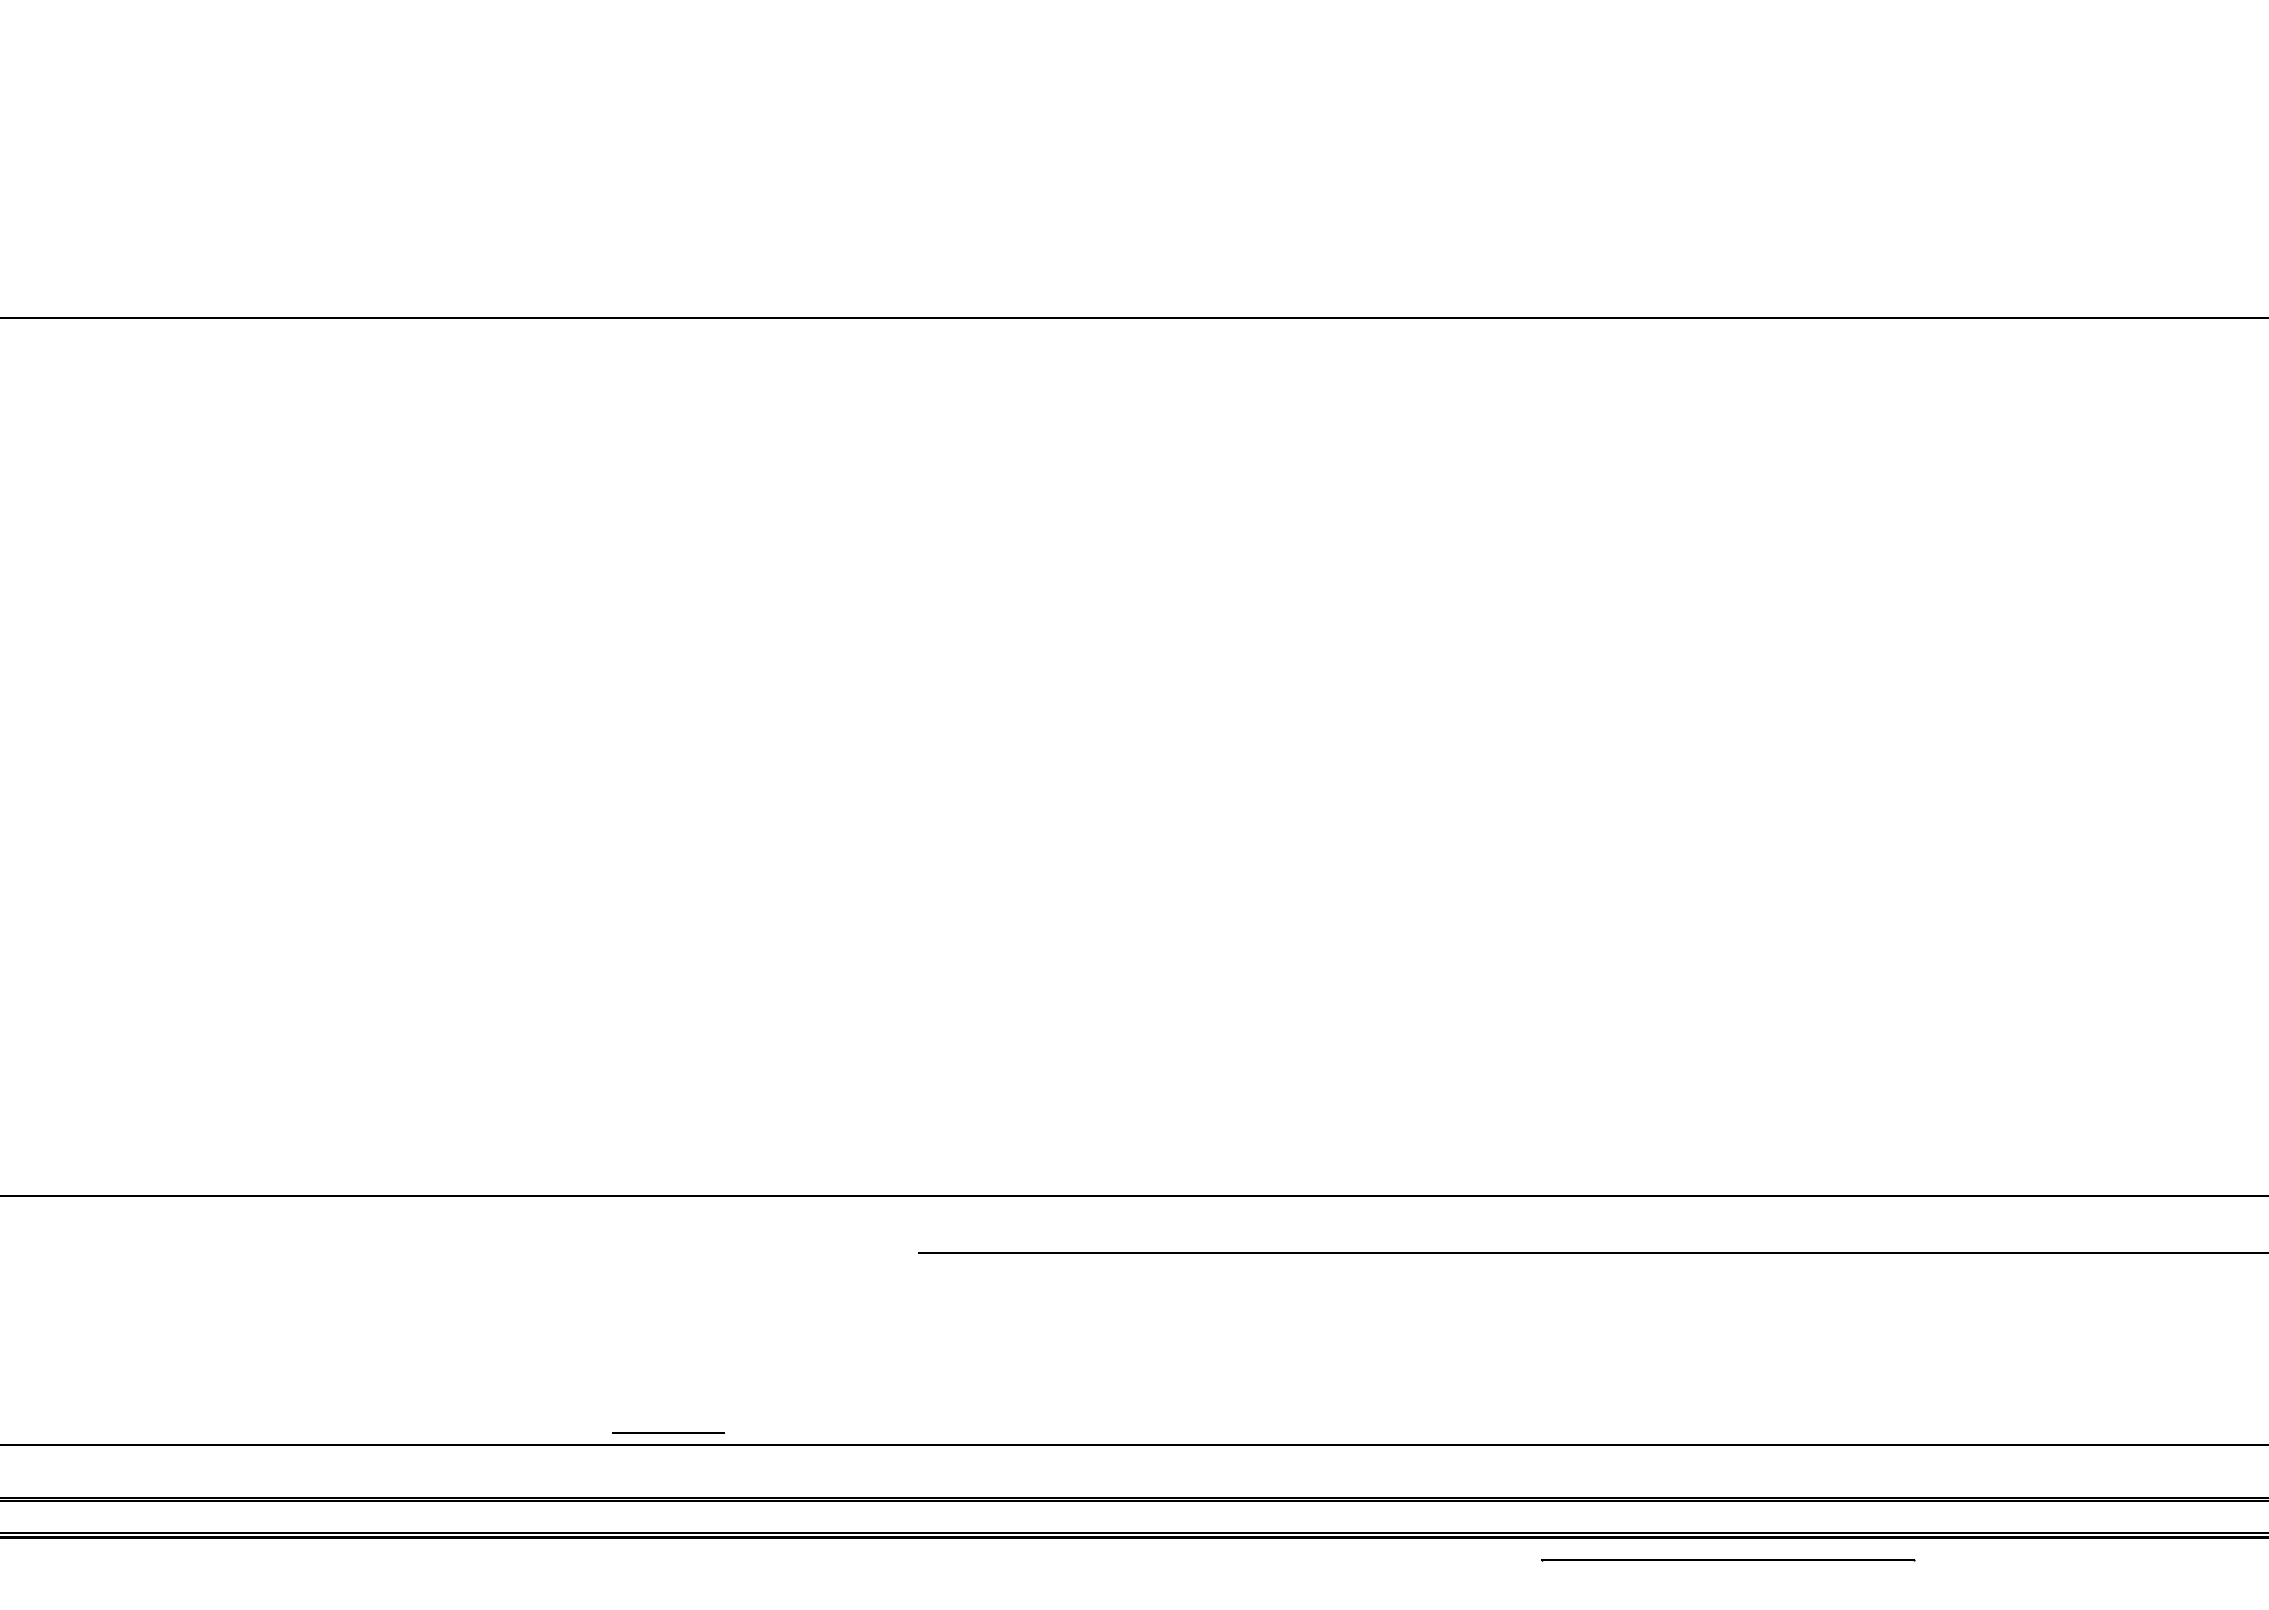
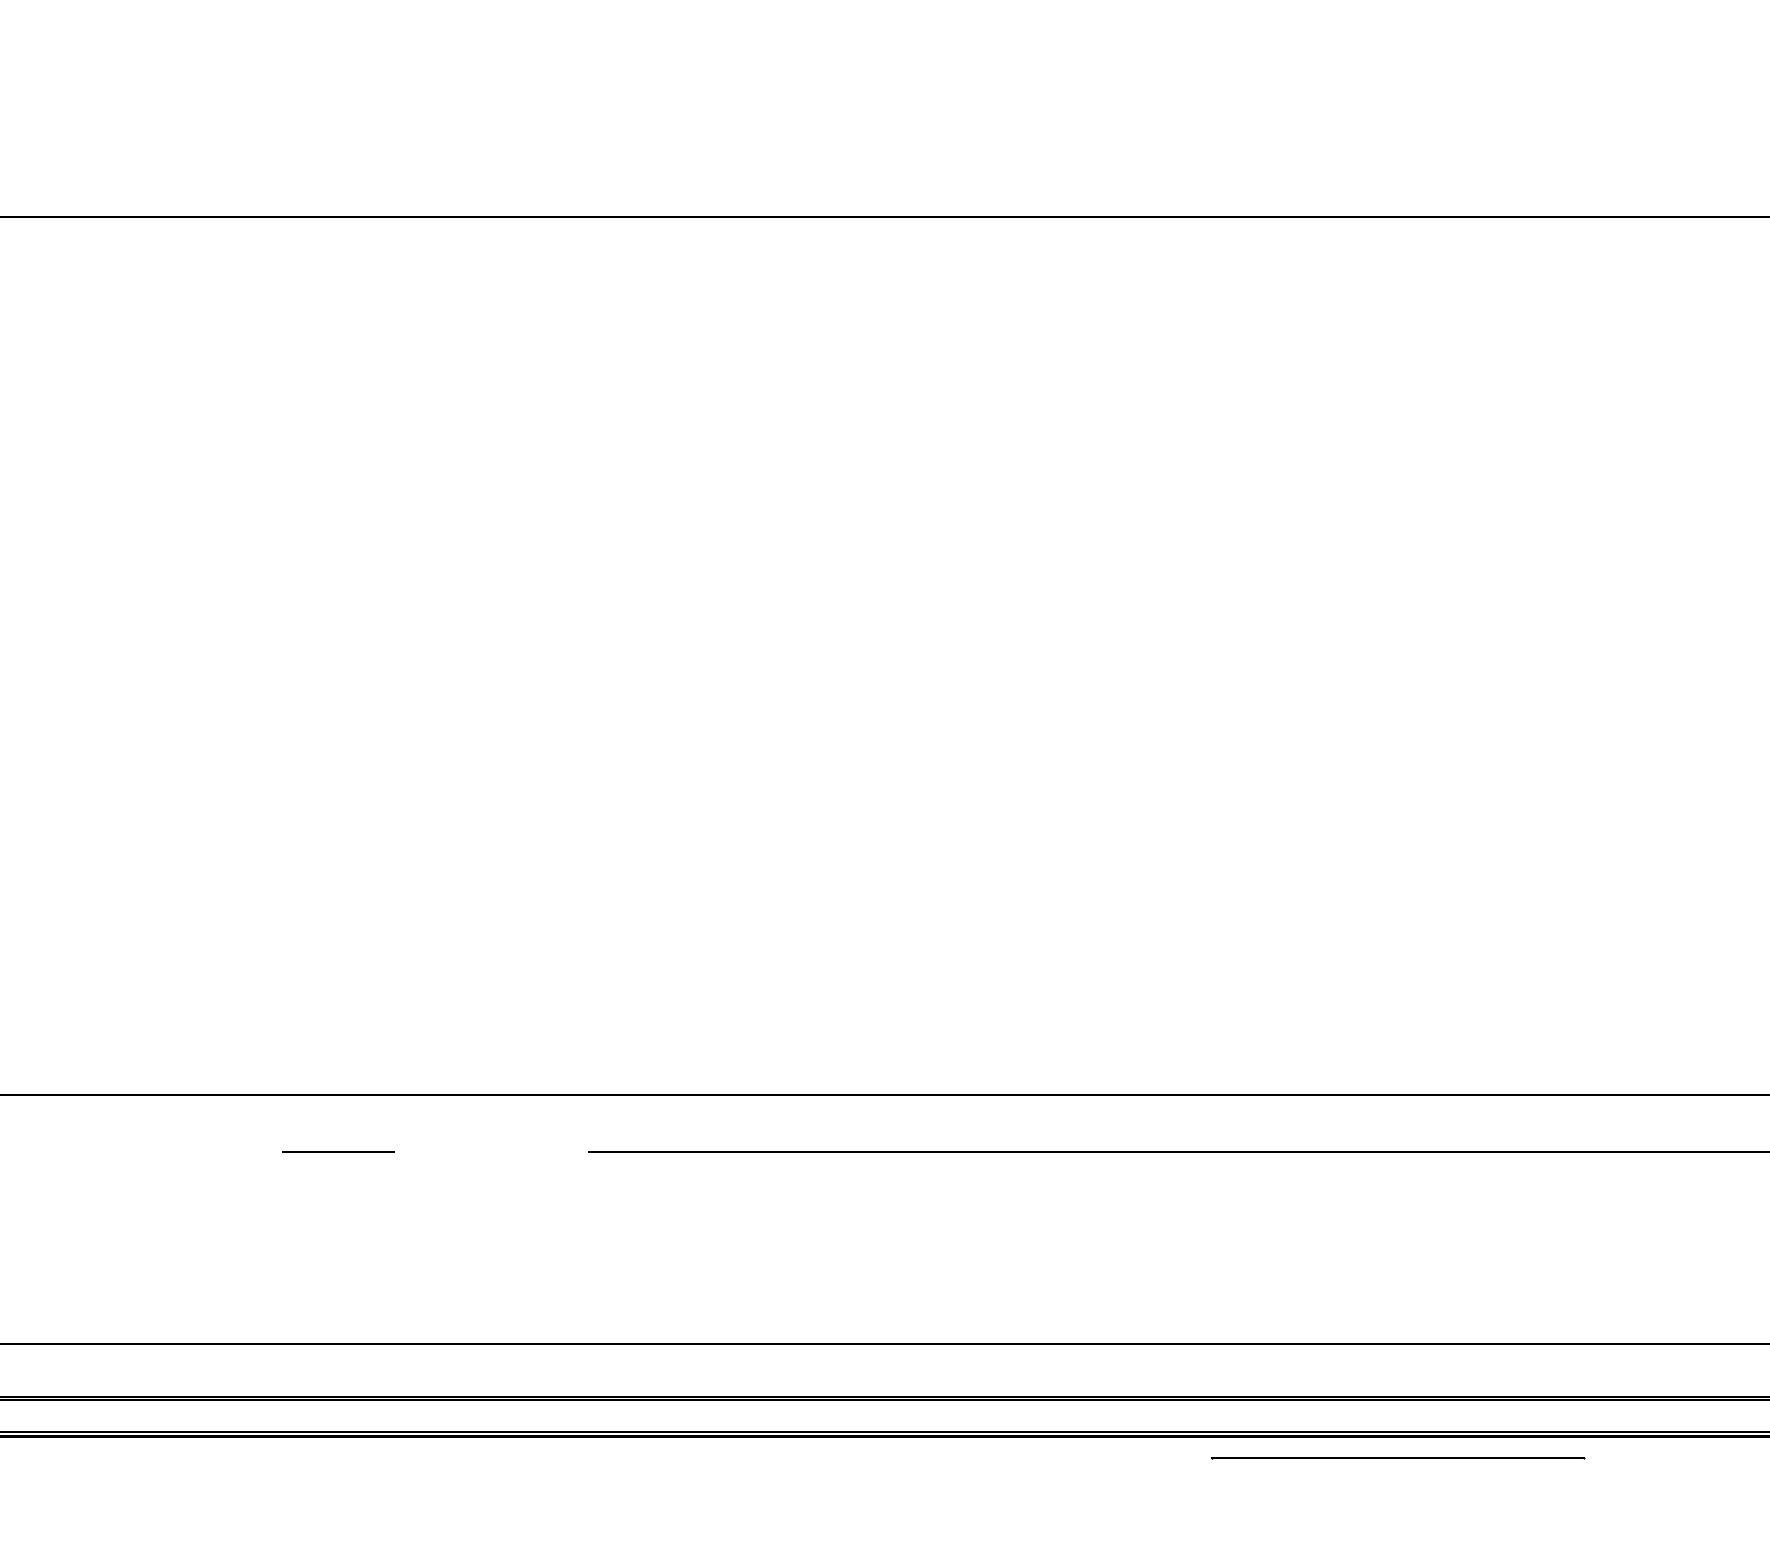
line: (668, 1432) -> (338, 1151), moved

